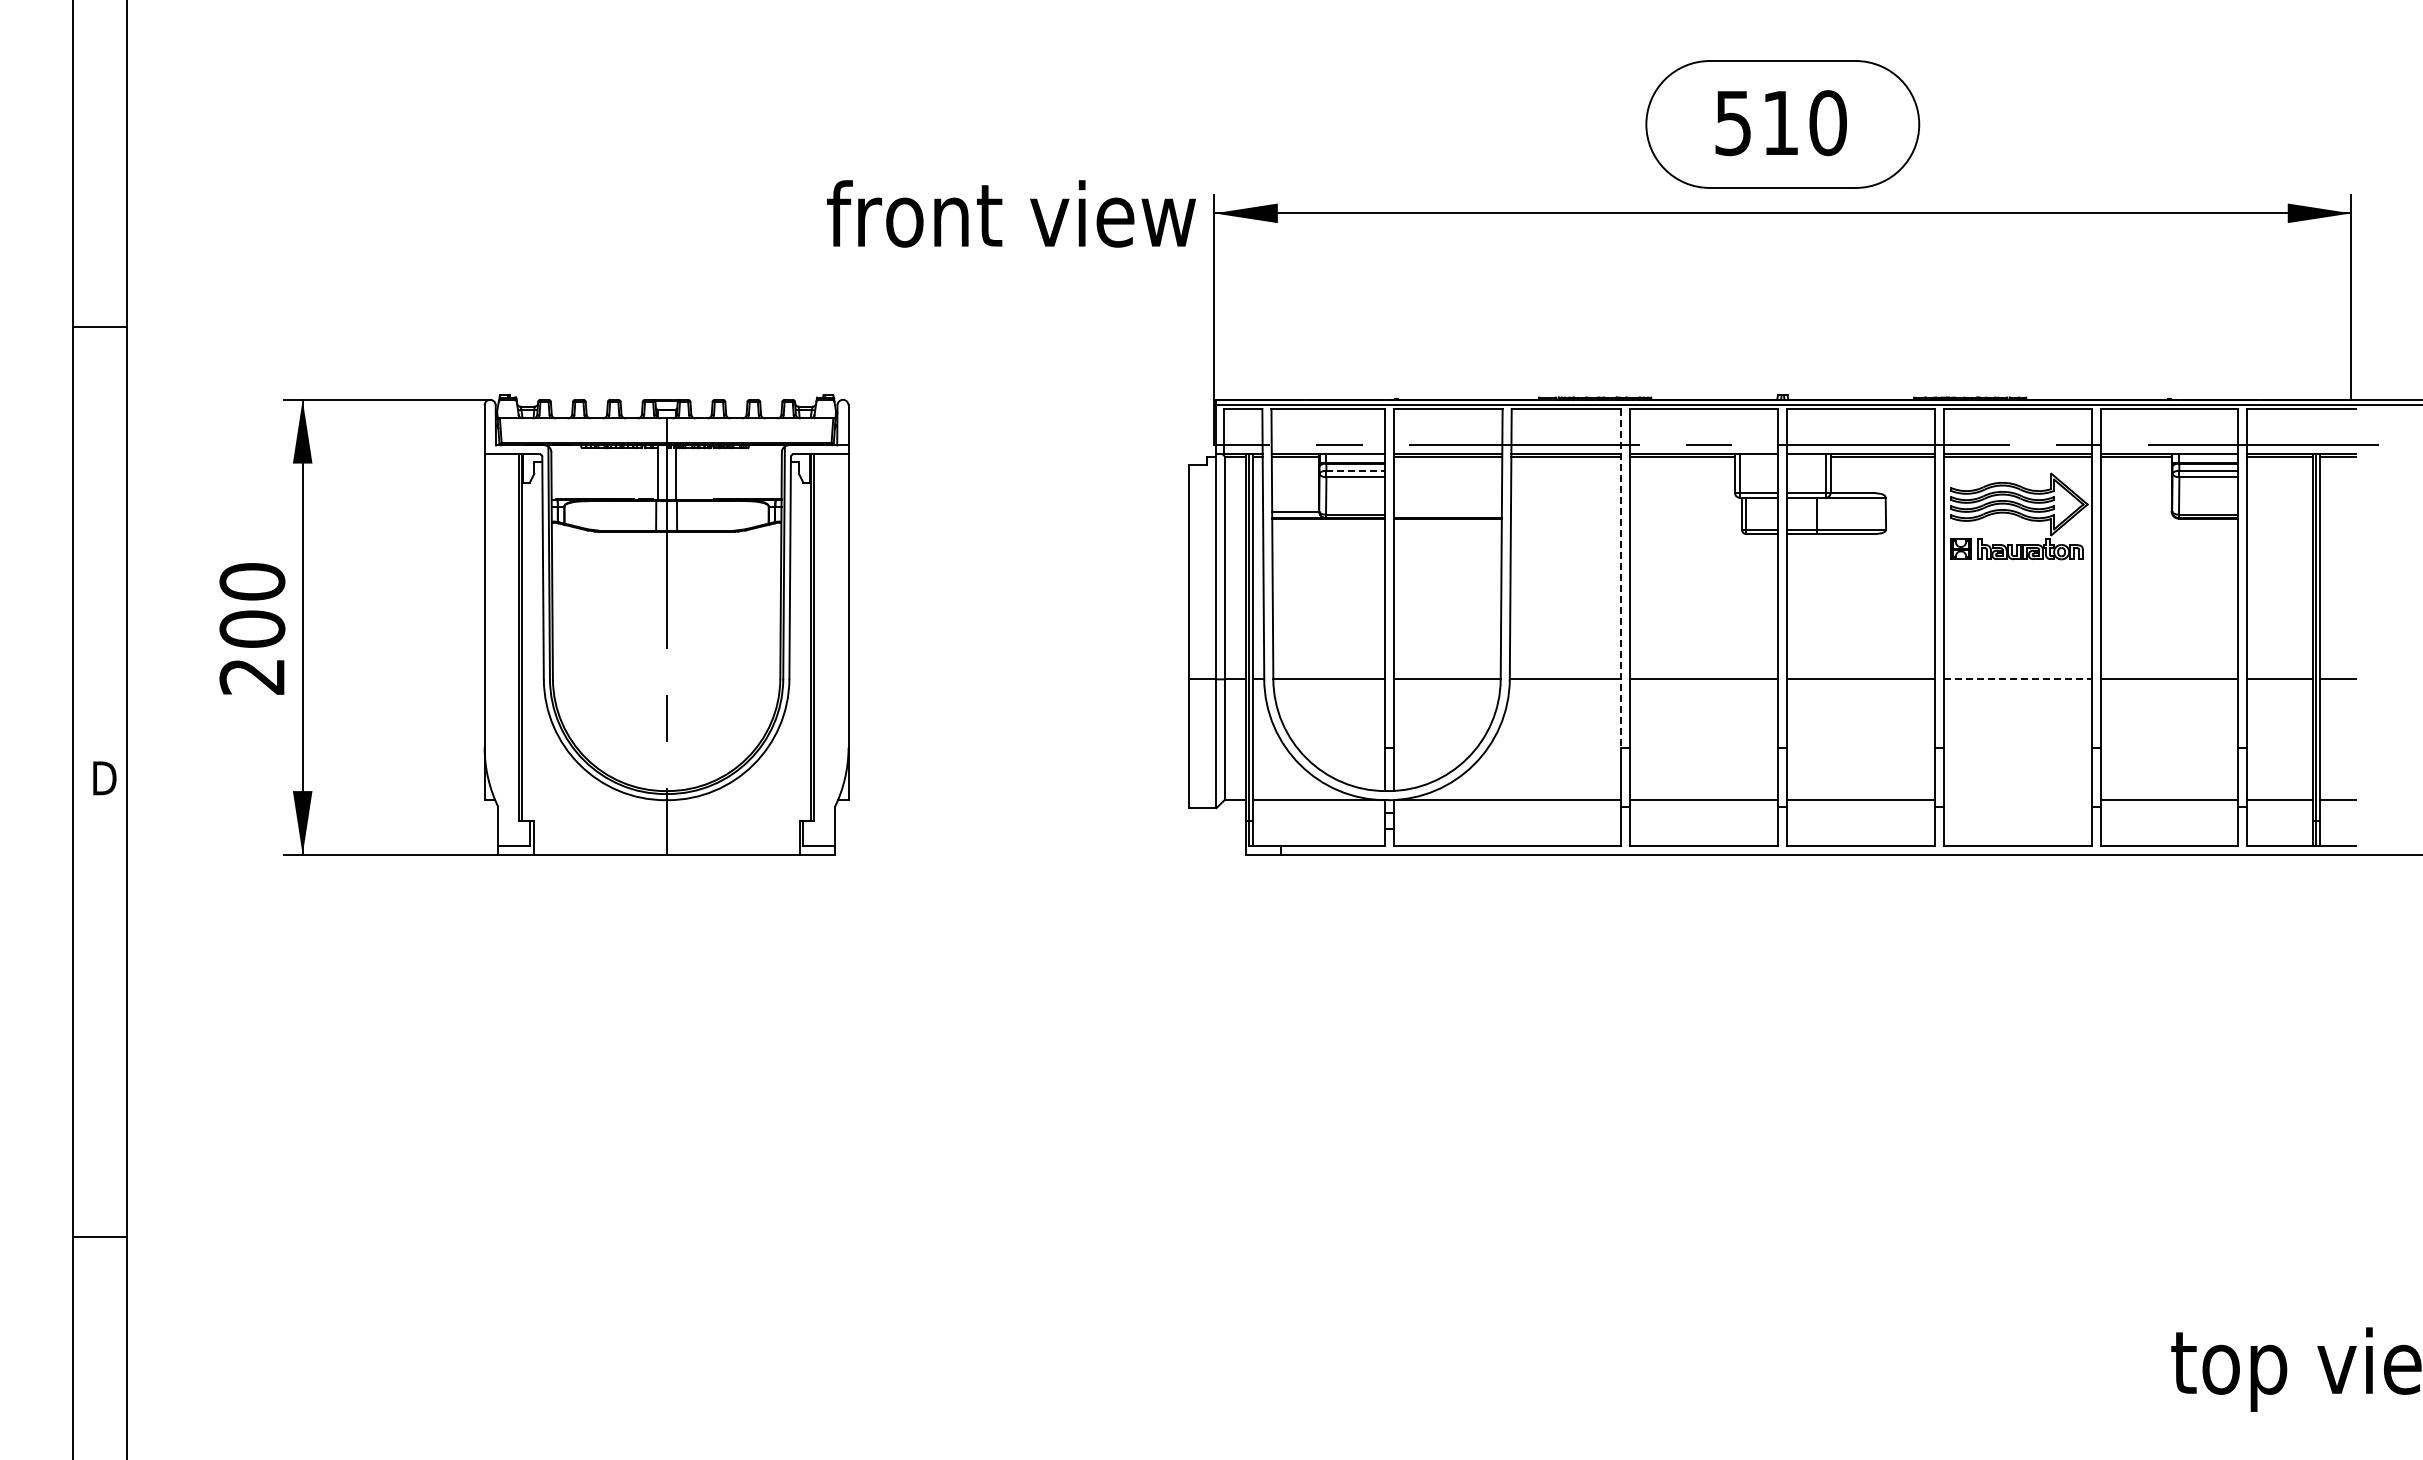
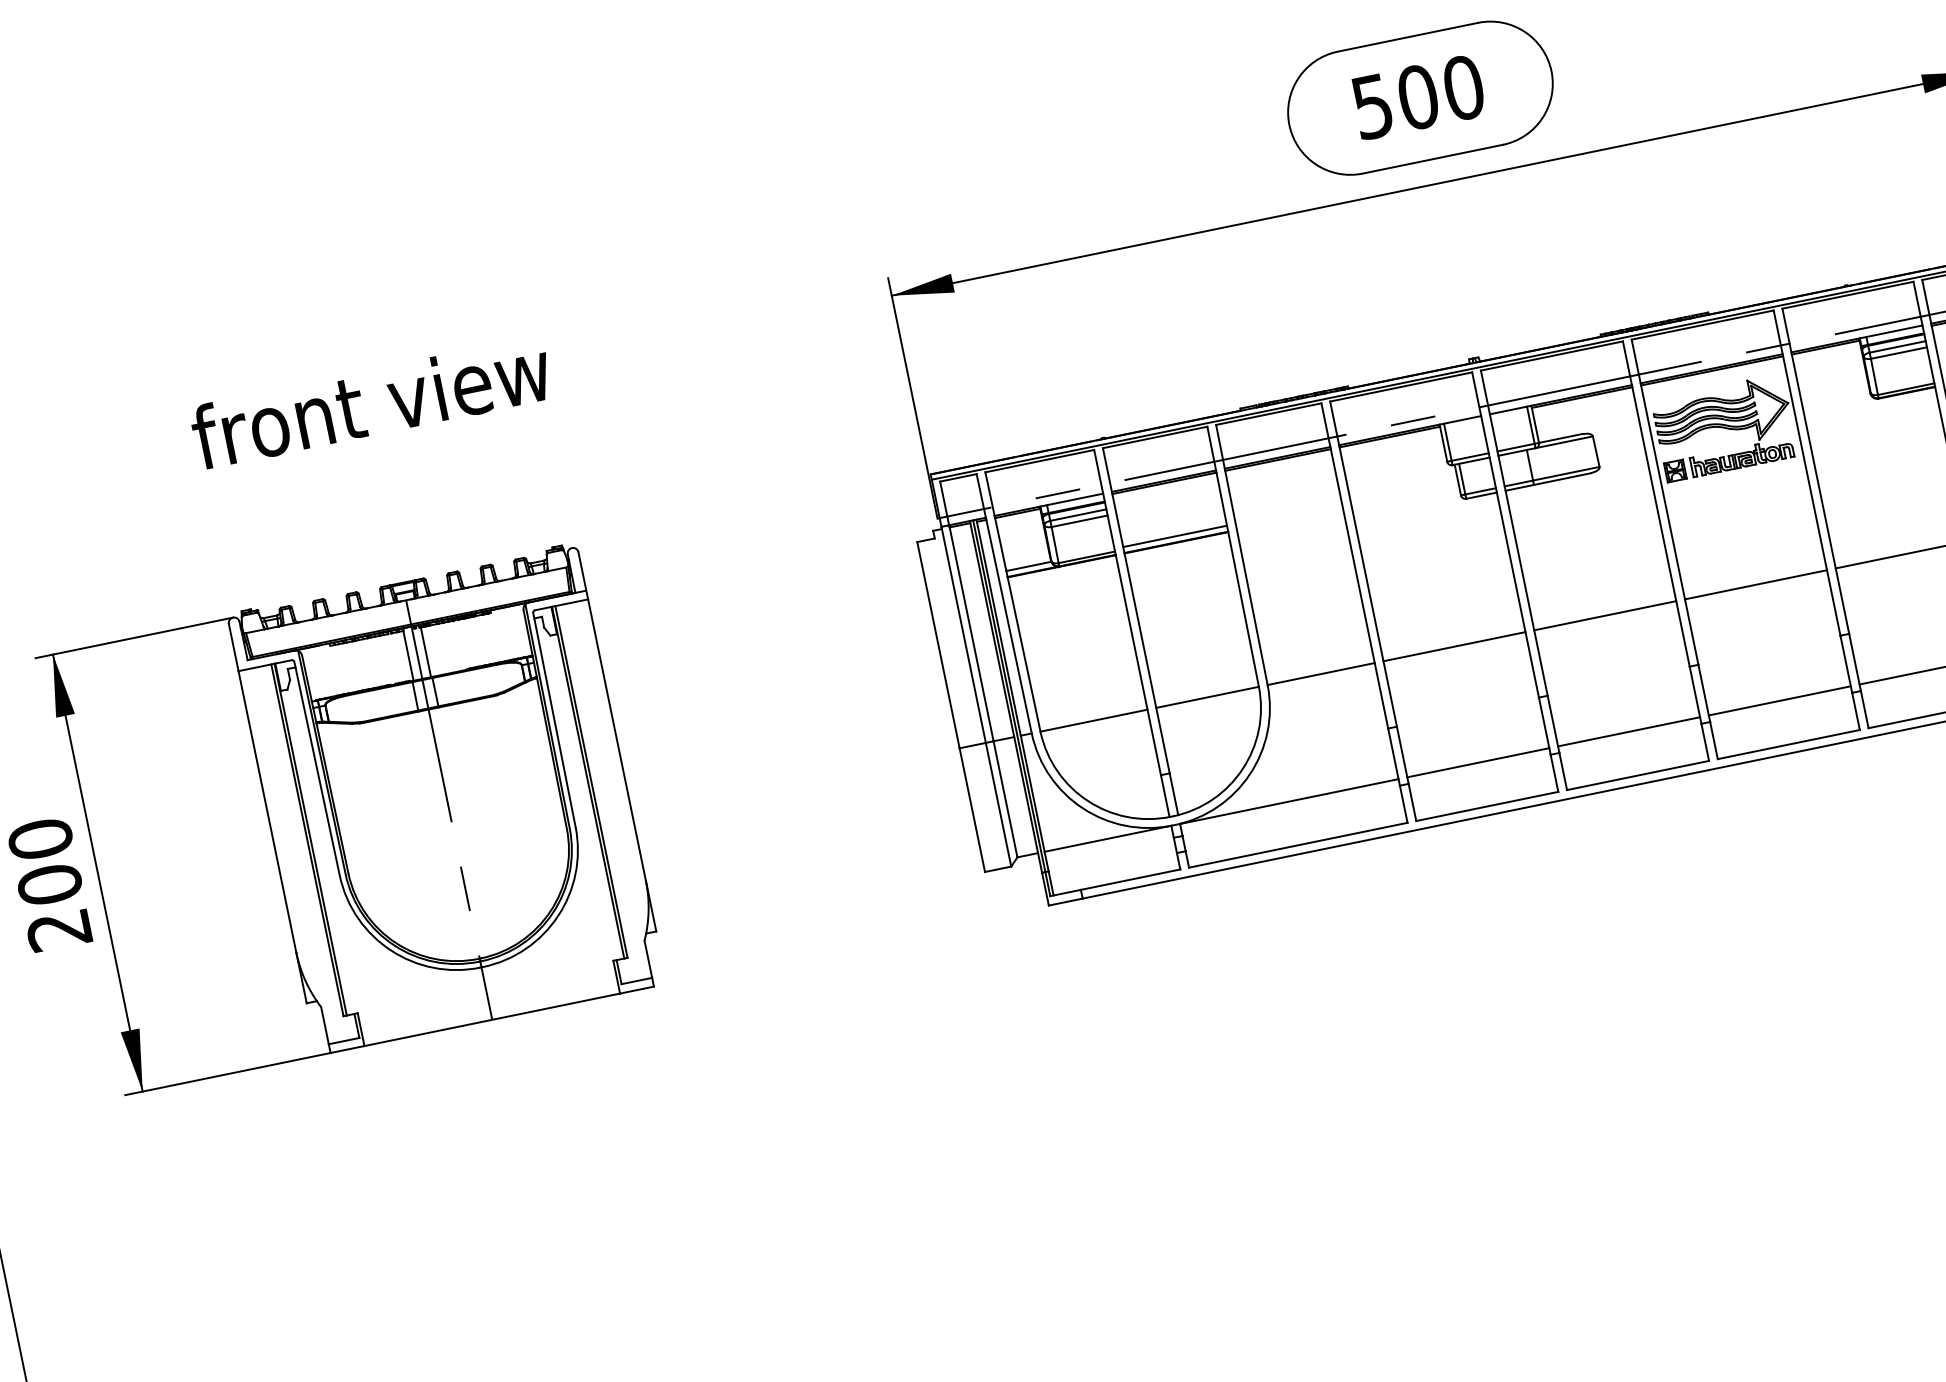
text: (1780, 123) -> (1418, 97), 510 -> 500
text: (1011, 213) -> (371, 402), moved
line: (1356, 470) -> (1079, 514), dashed -> solid
line: (1447, 511) -> (1174, 536), added
line: (1621, 578) -> (1355, 566), dashed -> solid
line: (2018, 679) -> (1756, 584), dashed -> solid
line: (2018, 800) -> (1780, 701), added

